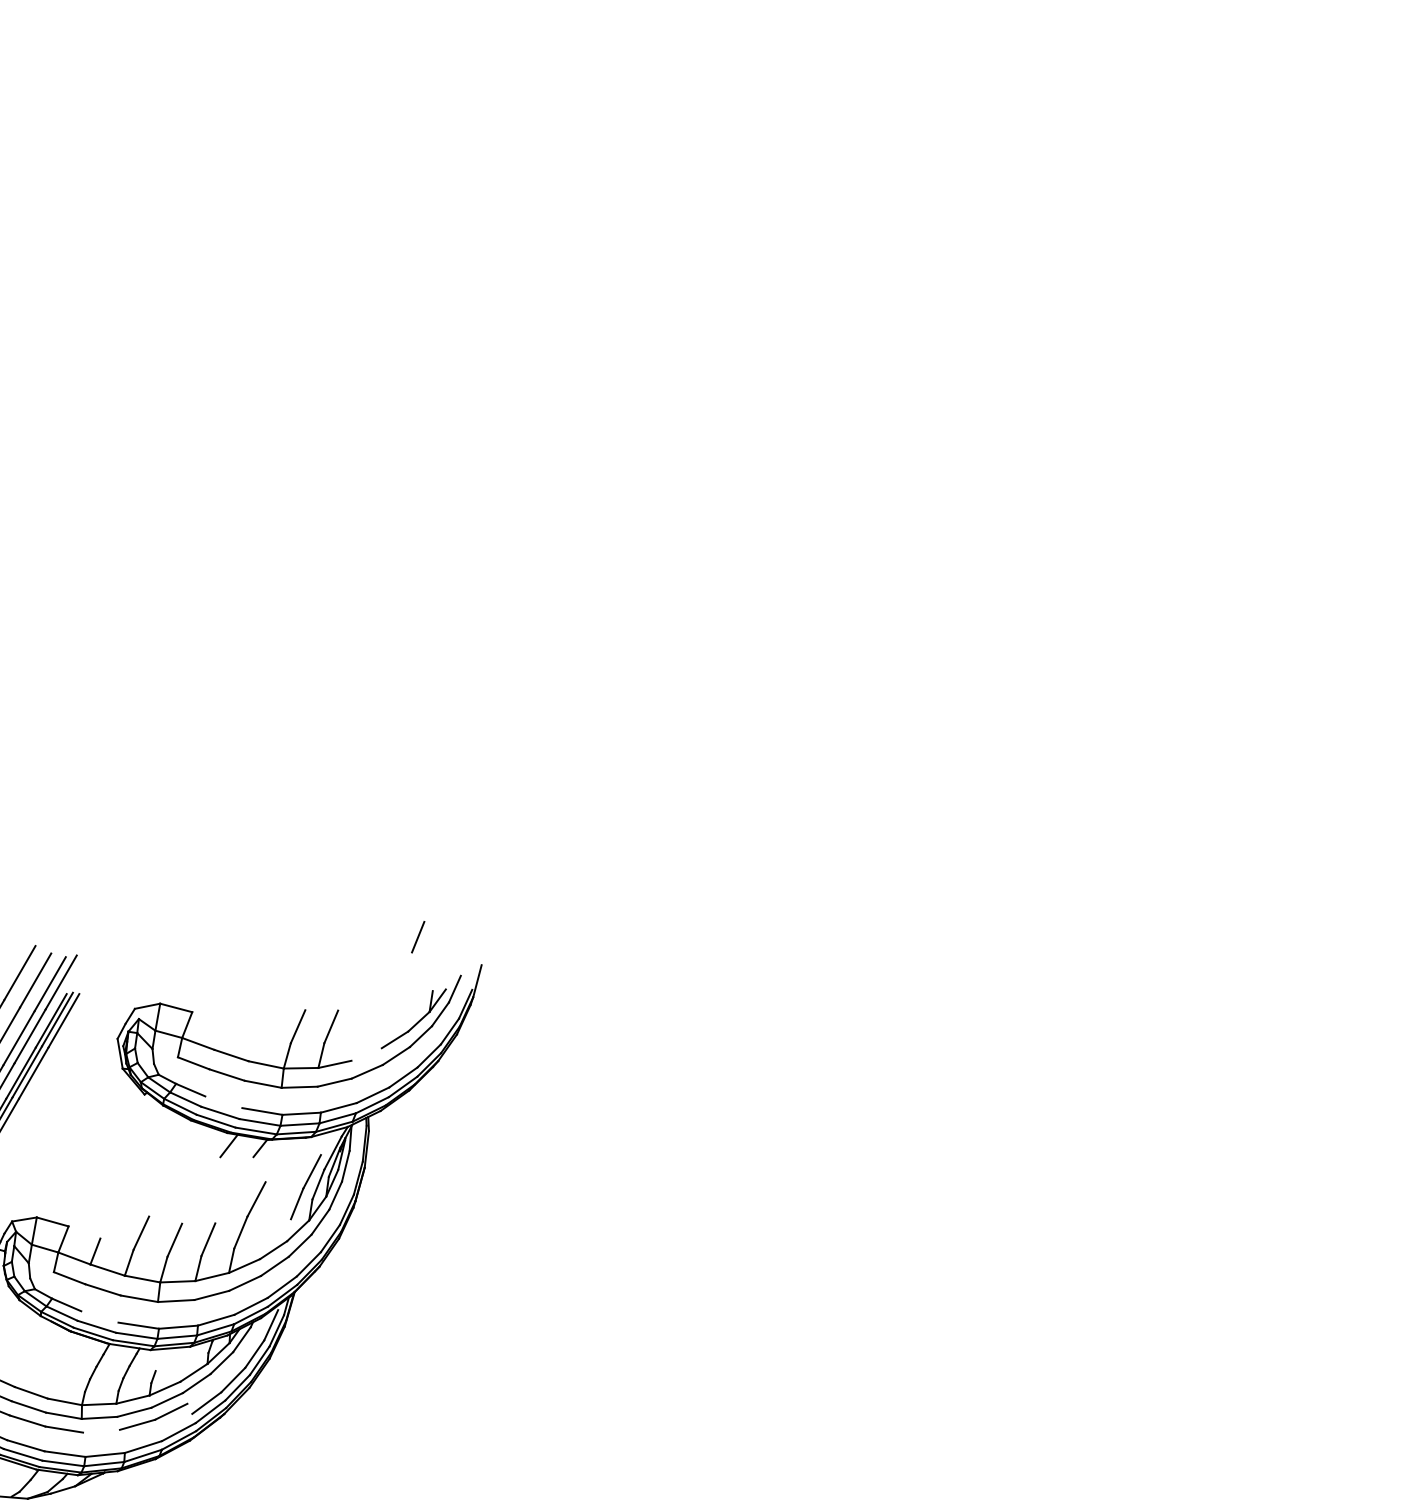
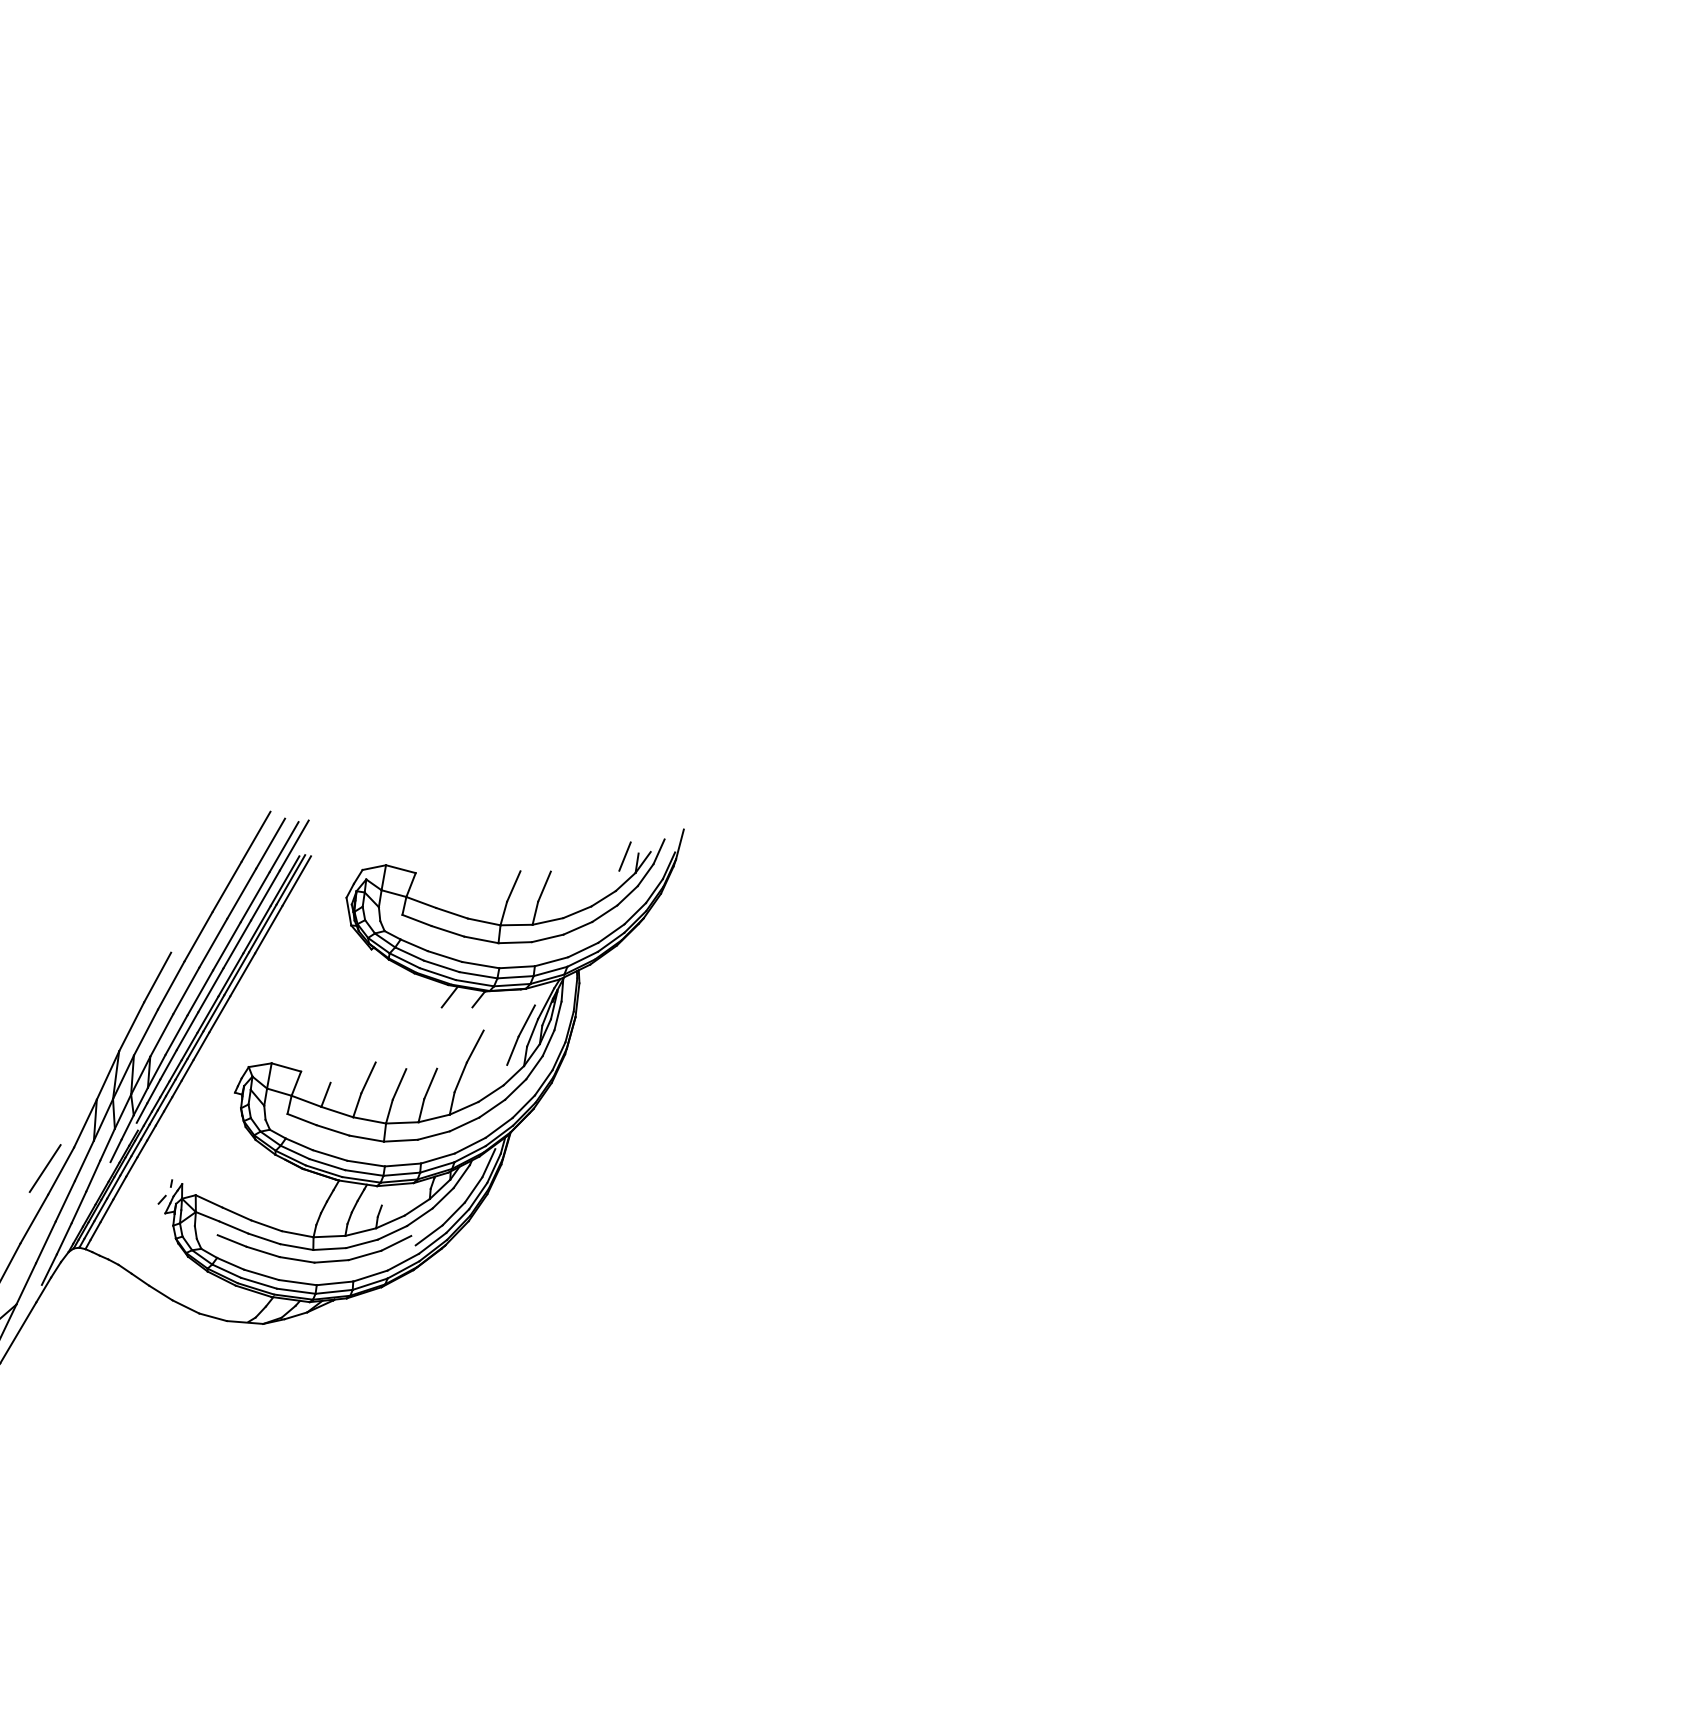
line: (417, 937) -> (624, 856), moved
line: (366, 1054) -> (577, 912), added
line: (223, 1102) -> (444, 956), added
line: (99, 1316) -> (329, 1155), added
line: (101, 1431) -> (331, 1261), added

